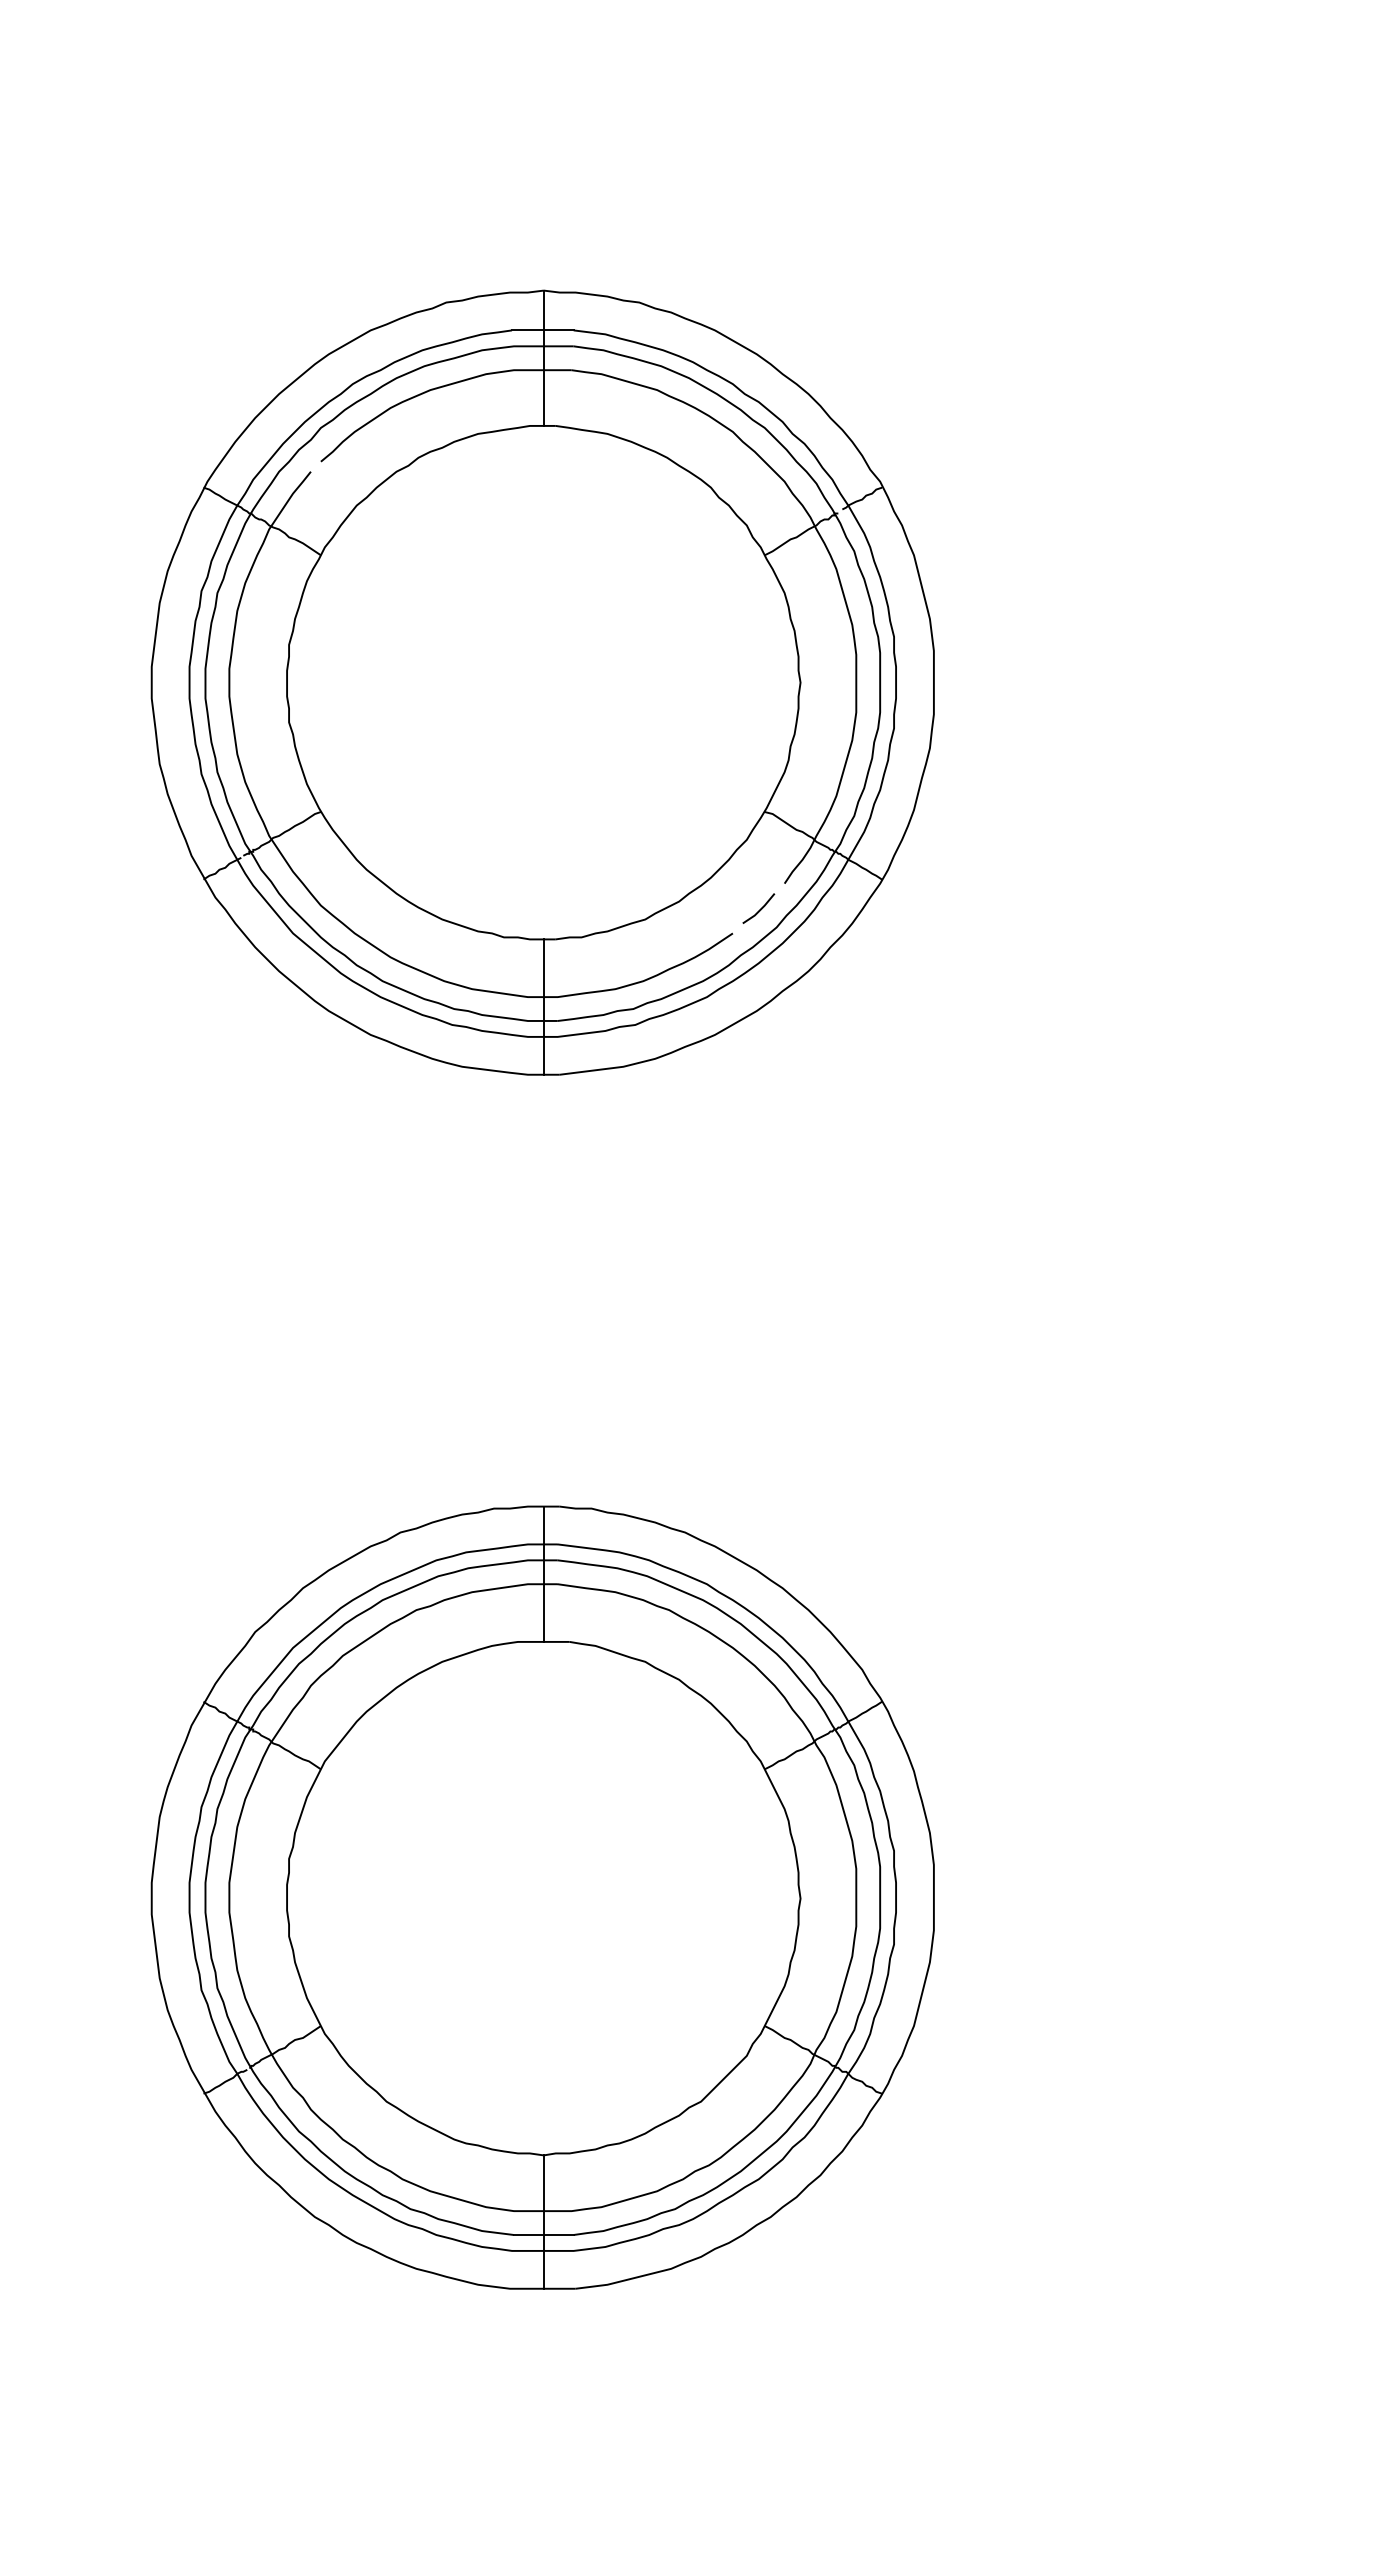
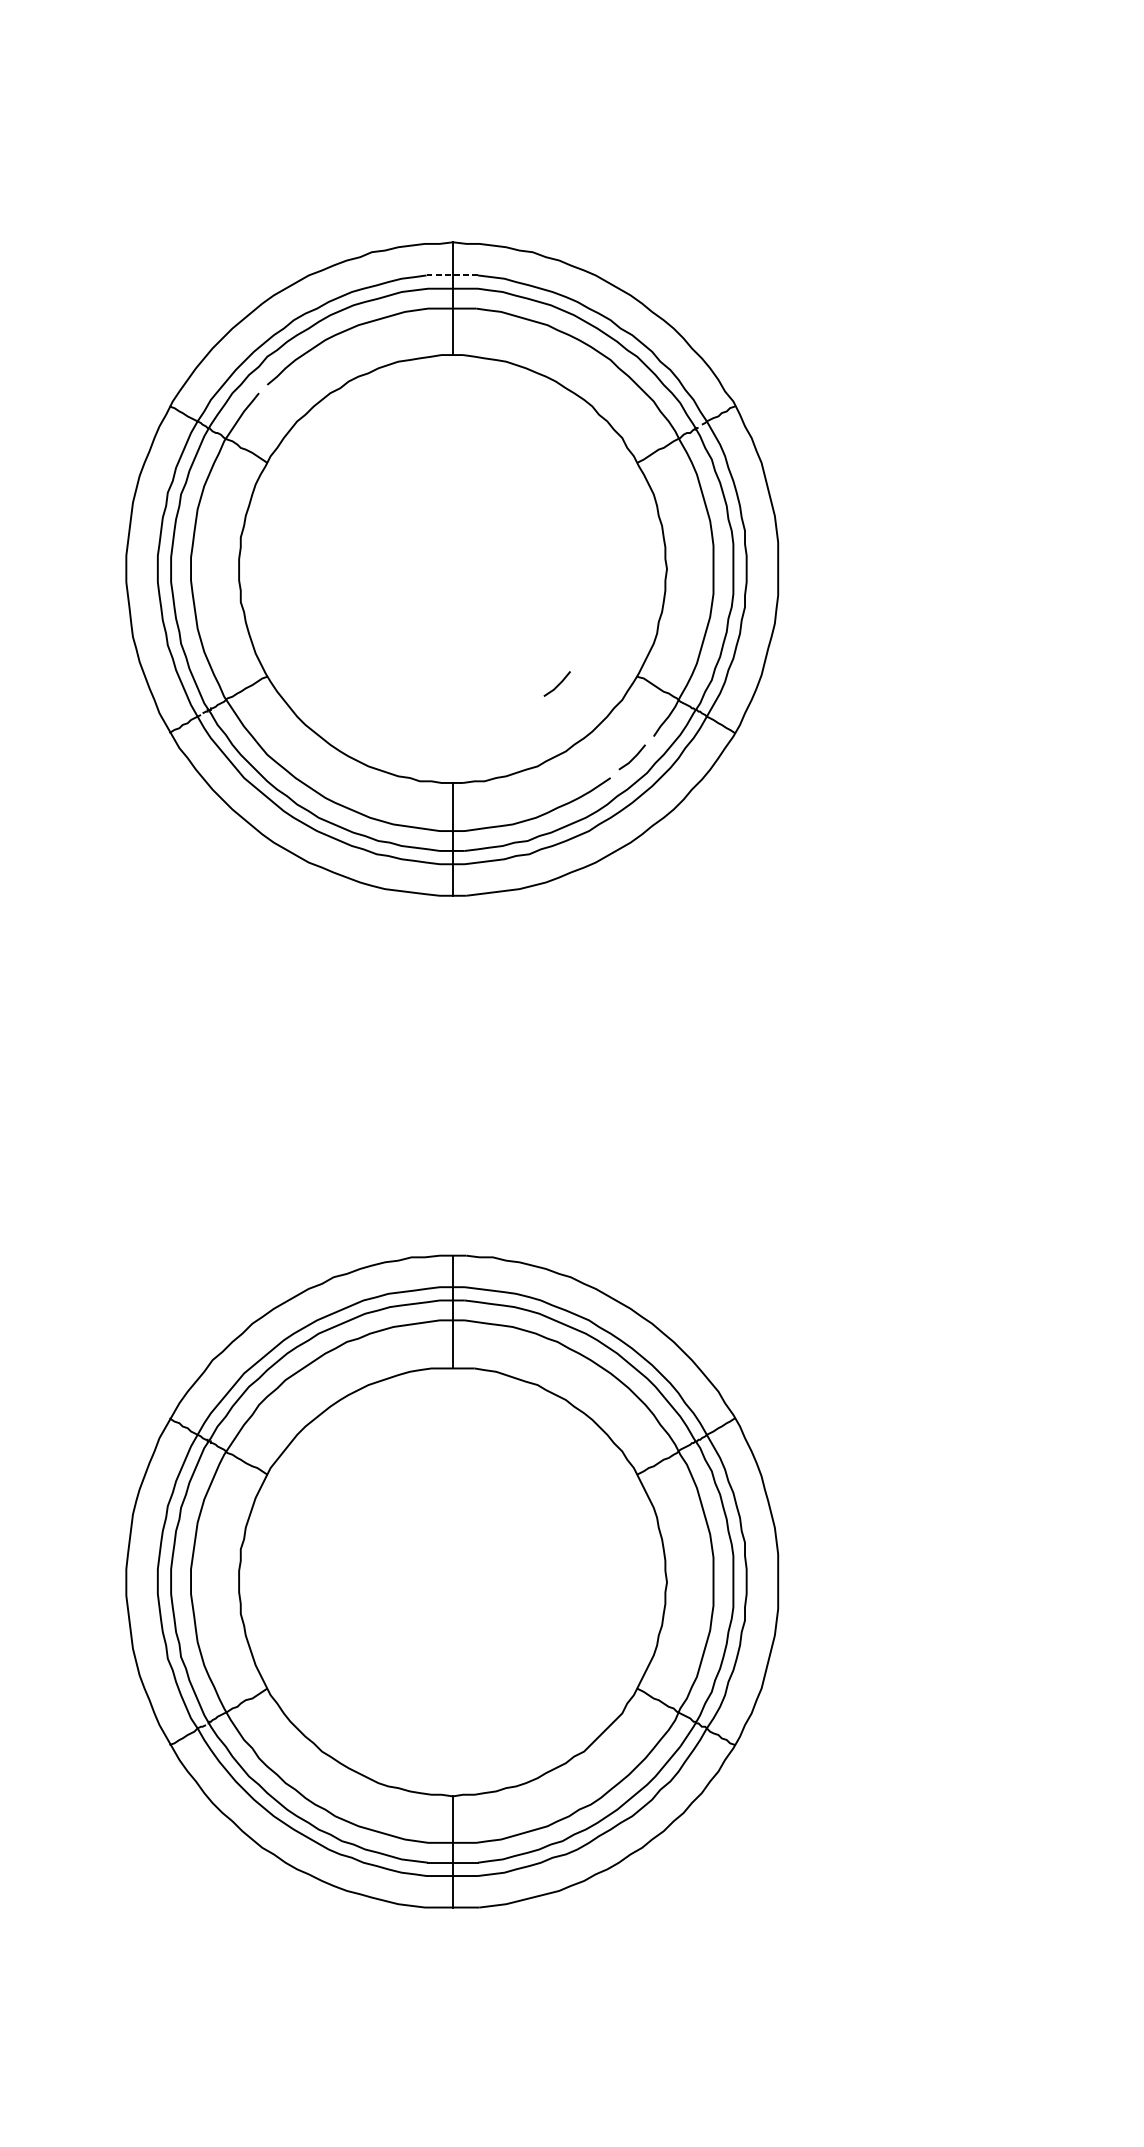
line: (542, 330) -> (451, 275), solid -> dashed
line: (669, 821) -> (557, 684), added

